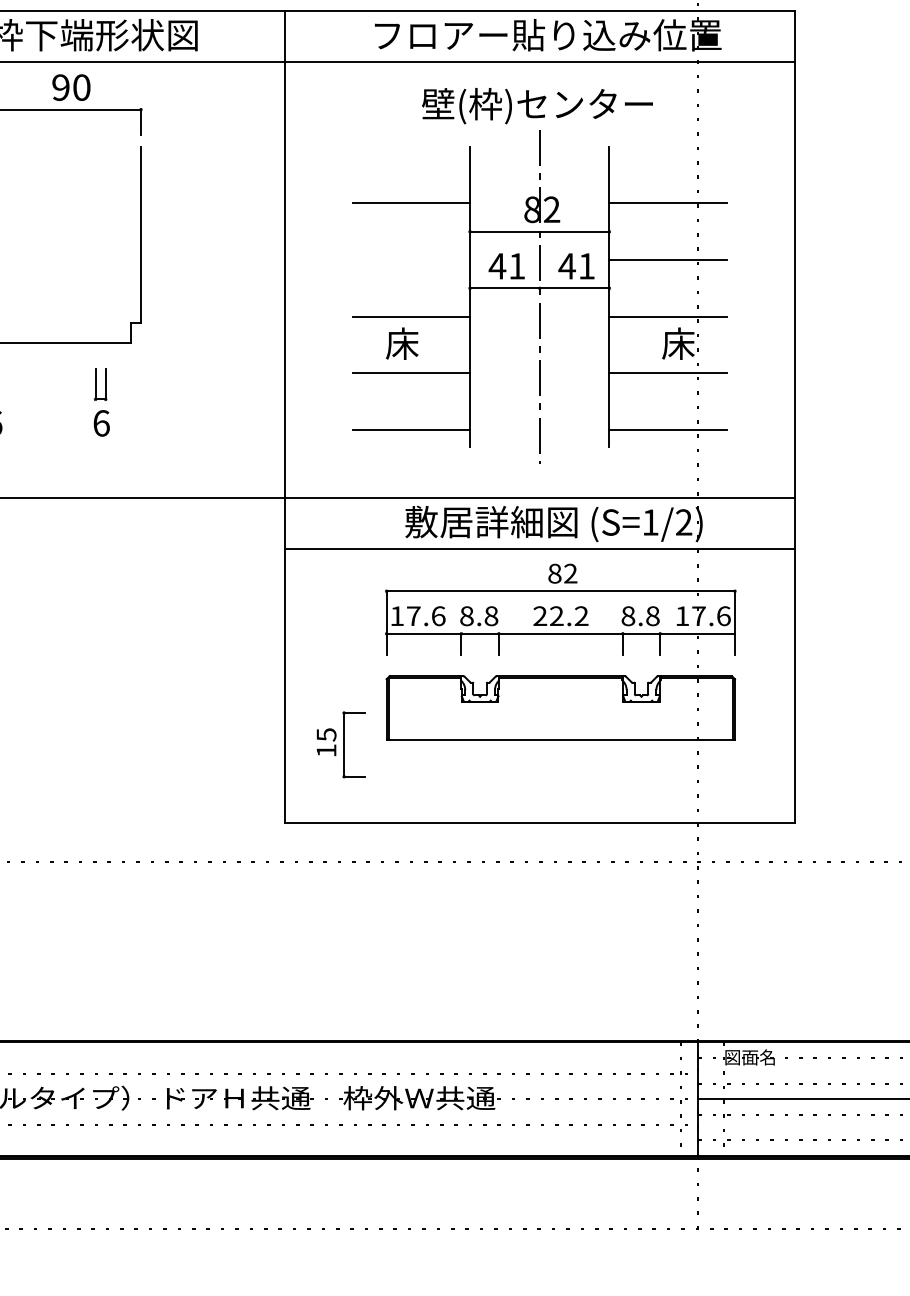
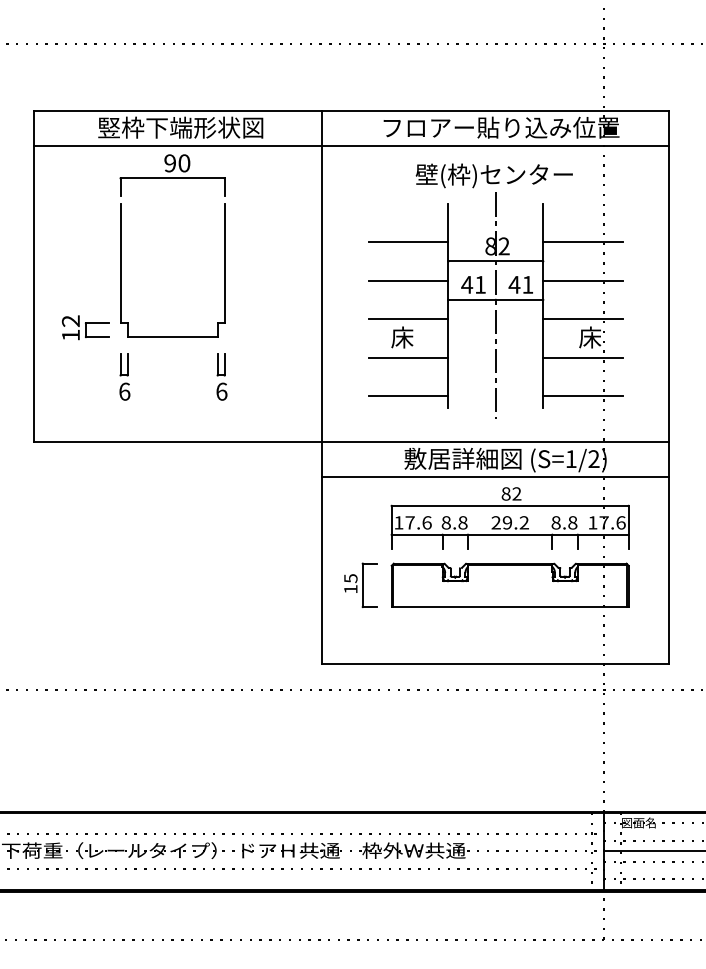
line: (411, 259) -> (408, 280), added
part: (101, 401) -> (221, 376), moved
text: (556, 615) -> (507, 522), 22.2 -> 29.2
part: (340, 743) -> (360, 584), moved

